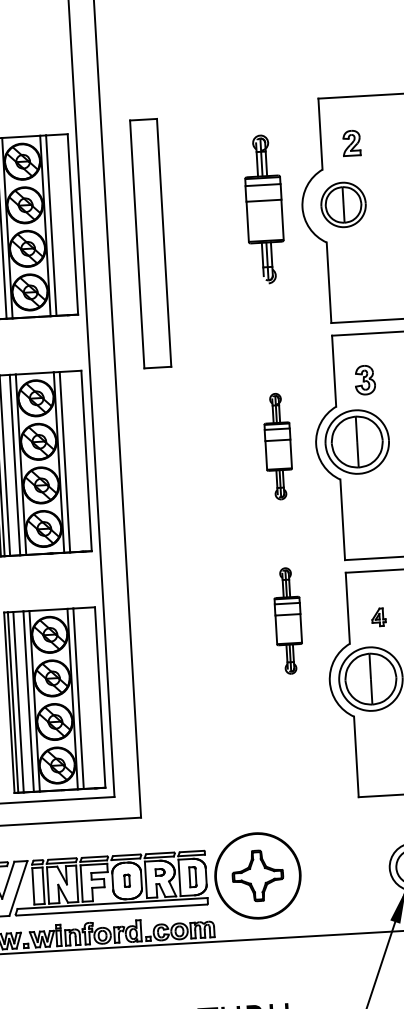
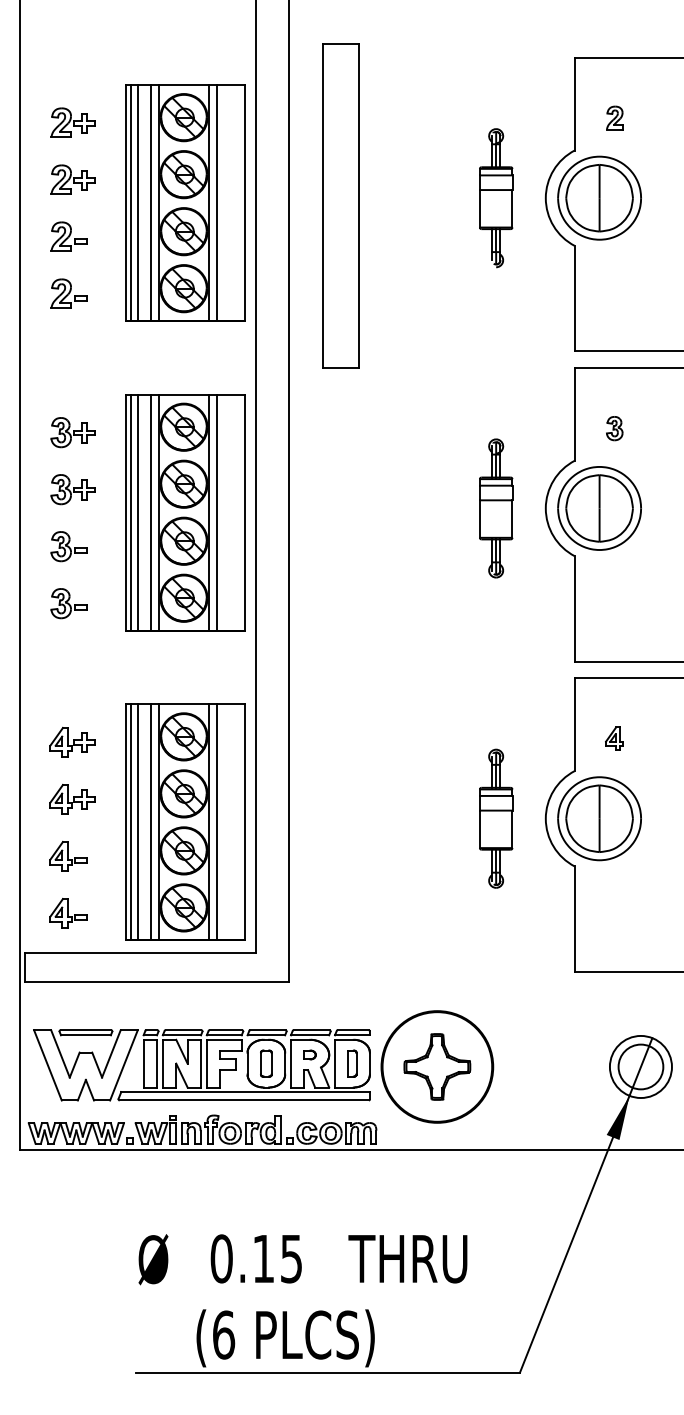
part: (351, 142) -> (614, 117), size x0.71
part: (343, 204) -> (599, 197), size x1.43
part: (264, 209) -> (496, 198), size x0.71
part: (150, 243) -> (340, 205), moved
part: (365, 380) -> (614, 428), size x0.62
part: (288, 620) -> (496, 818), moved
part: (127, 880) -> (266, 1063), size x1.67

